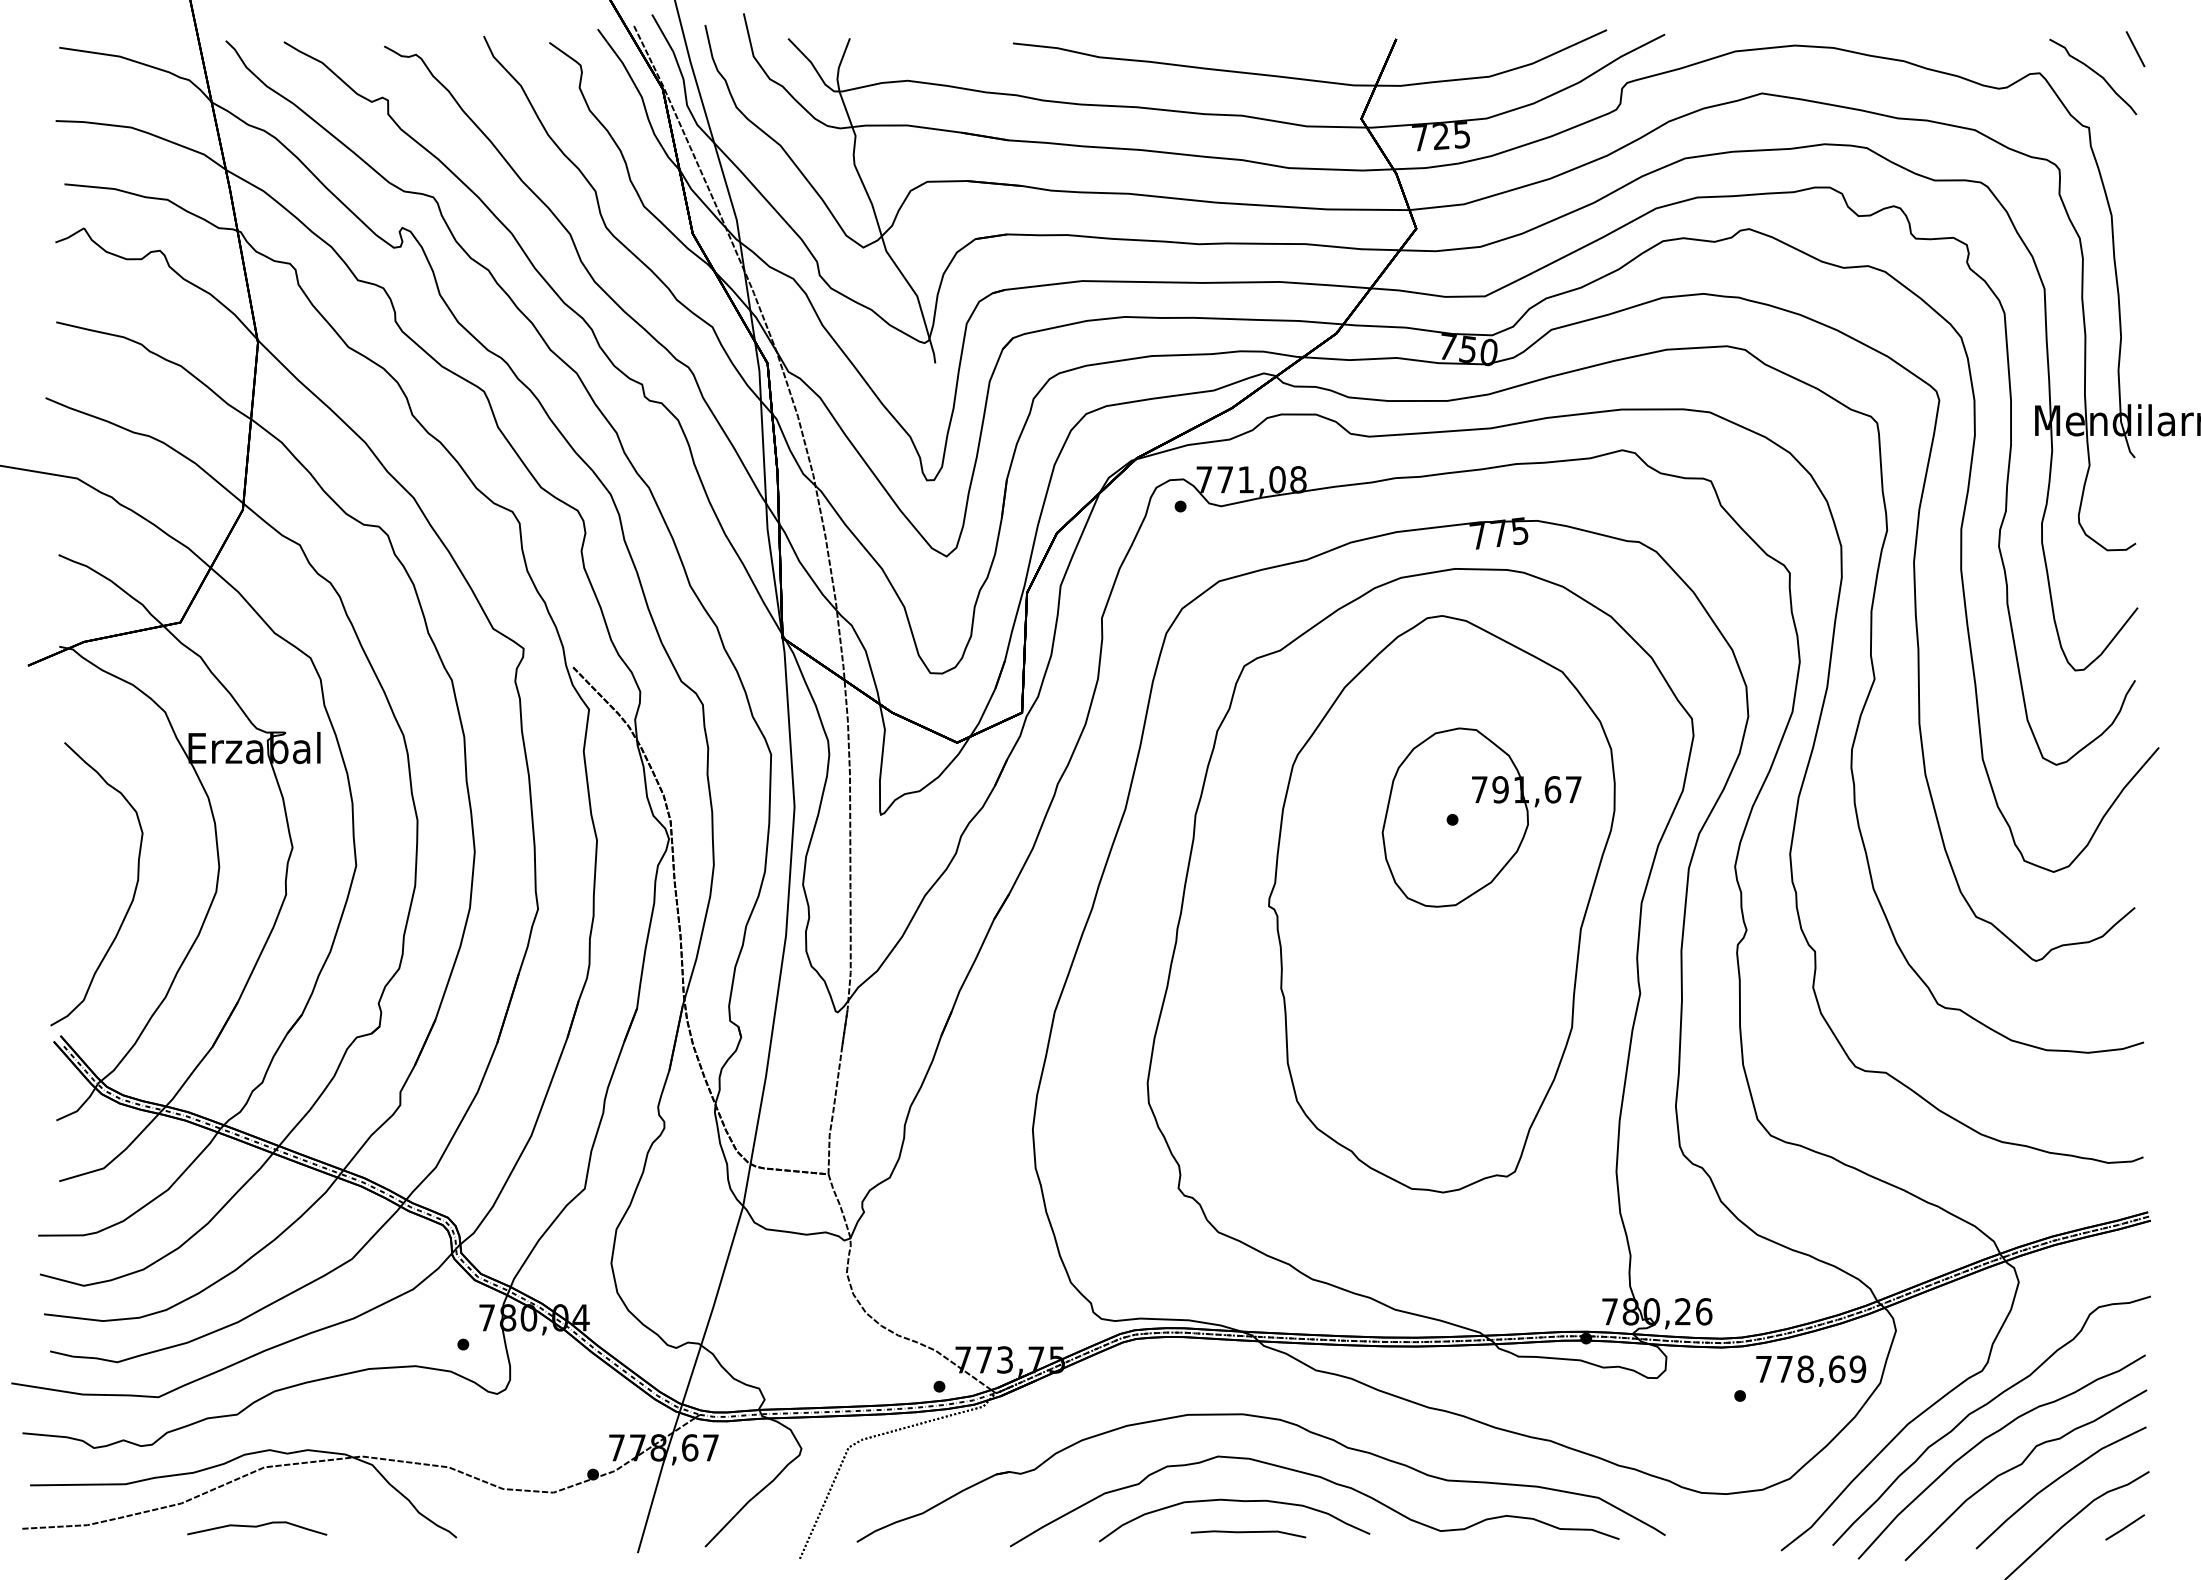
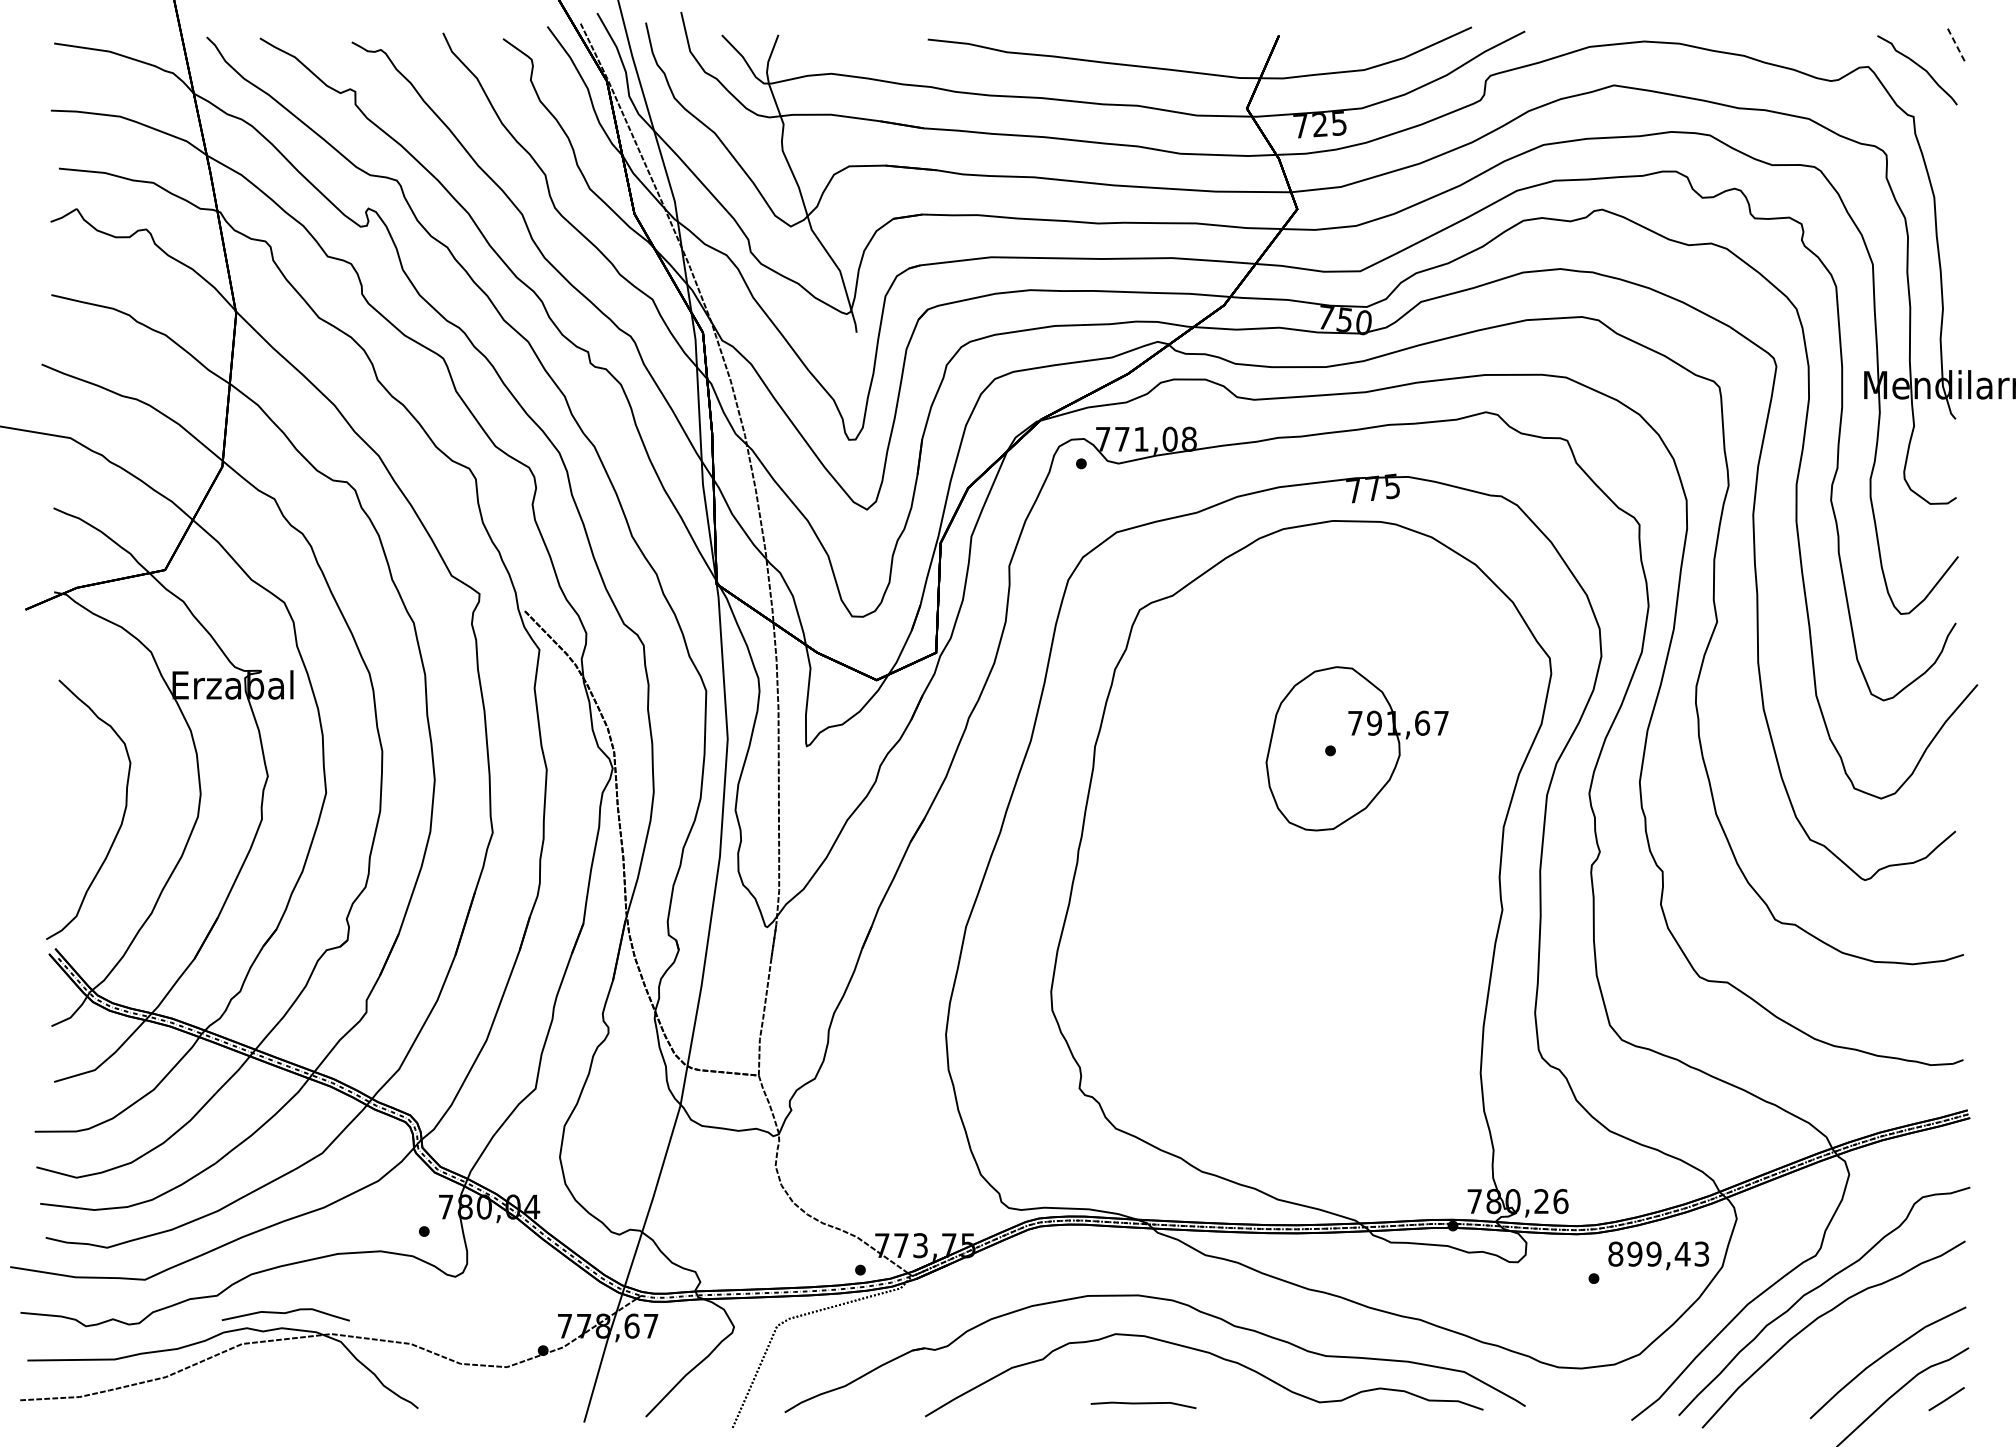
line: (2135, 48) -> (1956, 44), solid -> dashed
part: (1441, 904) -> (1320, 828), removed
text: (1810, 1368) -> (1658, 1253), 778,69 -> 899,43
curve: (2021, 1465) -> (1851, 1342), removed
curve: (1234, 1501) -> (1130, 1375), removed
curve: (257, 1527) -> (286, 1313), moved

